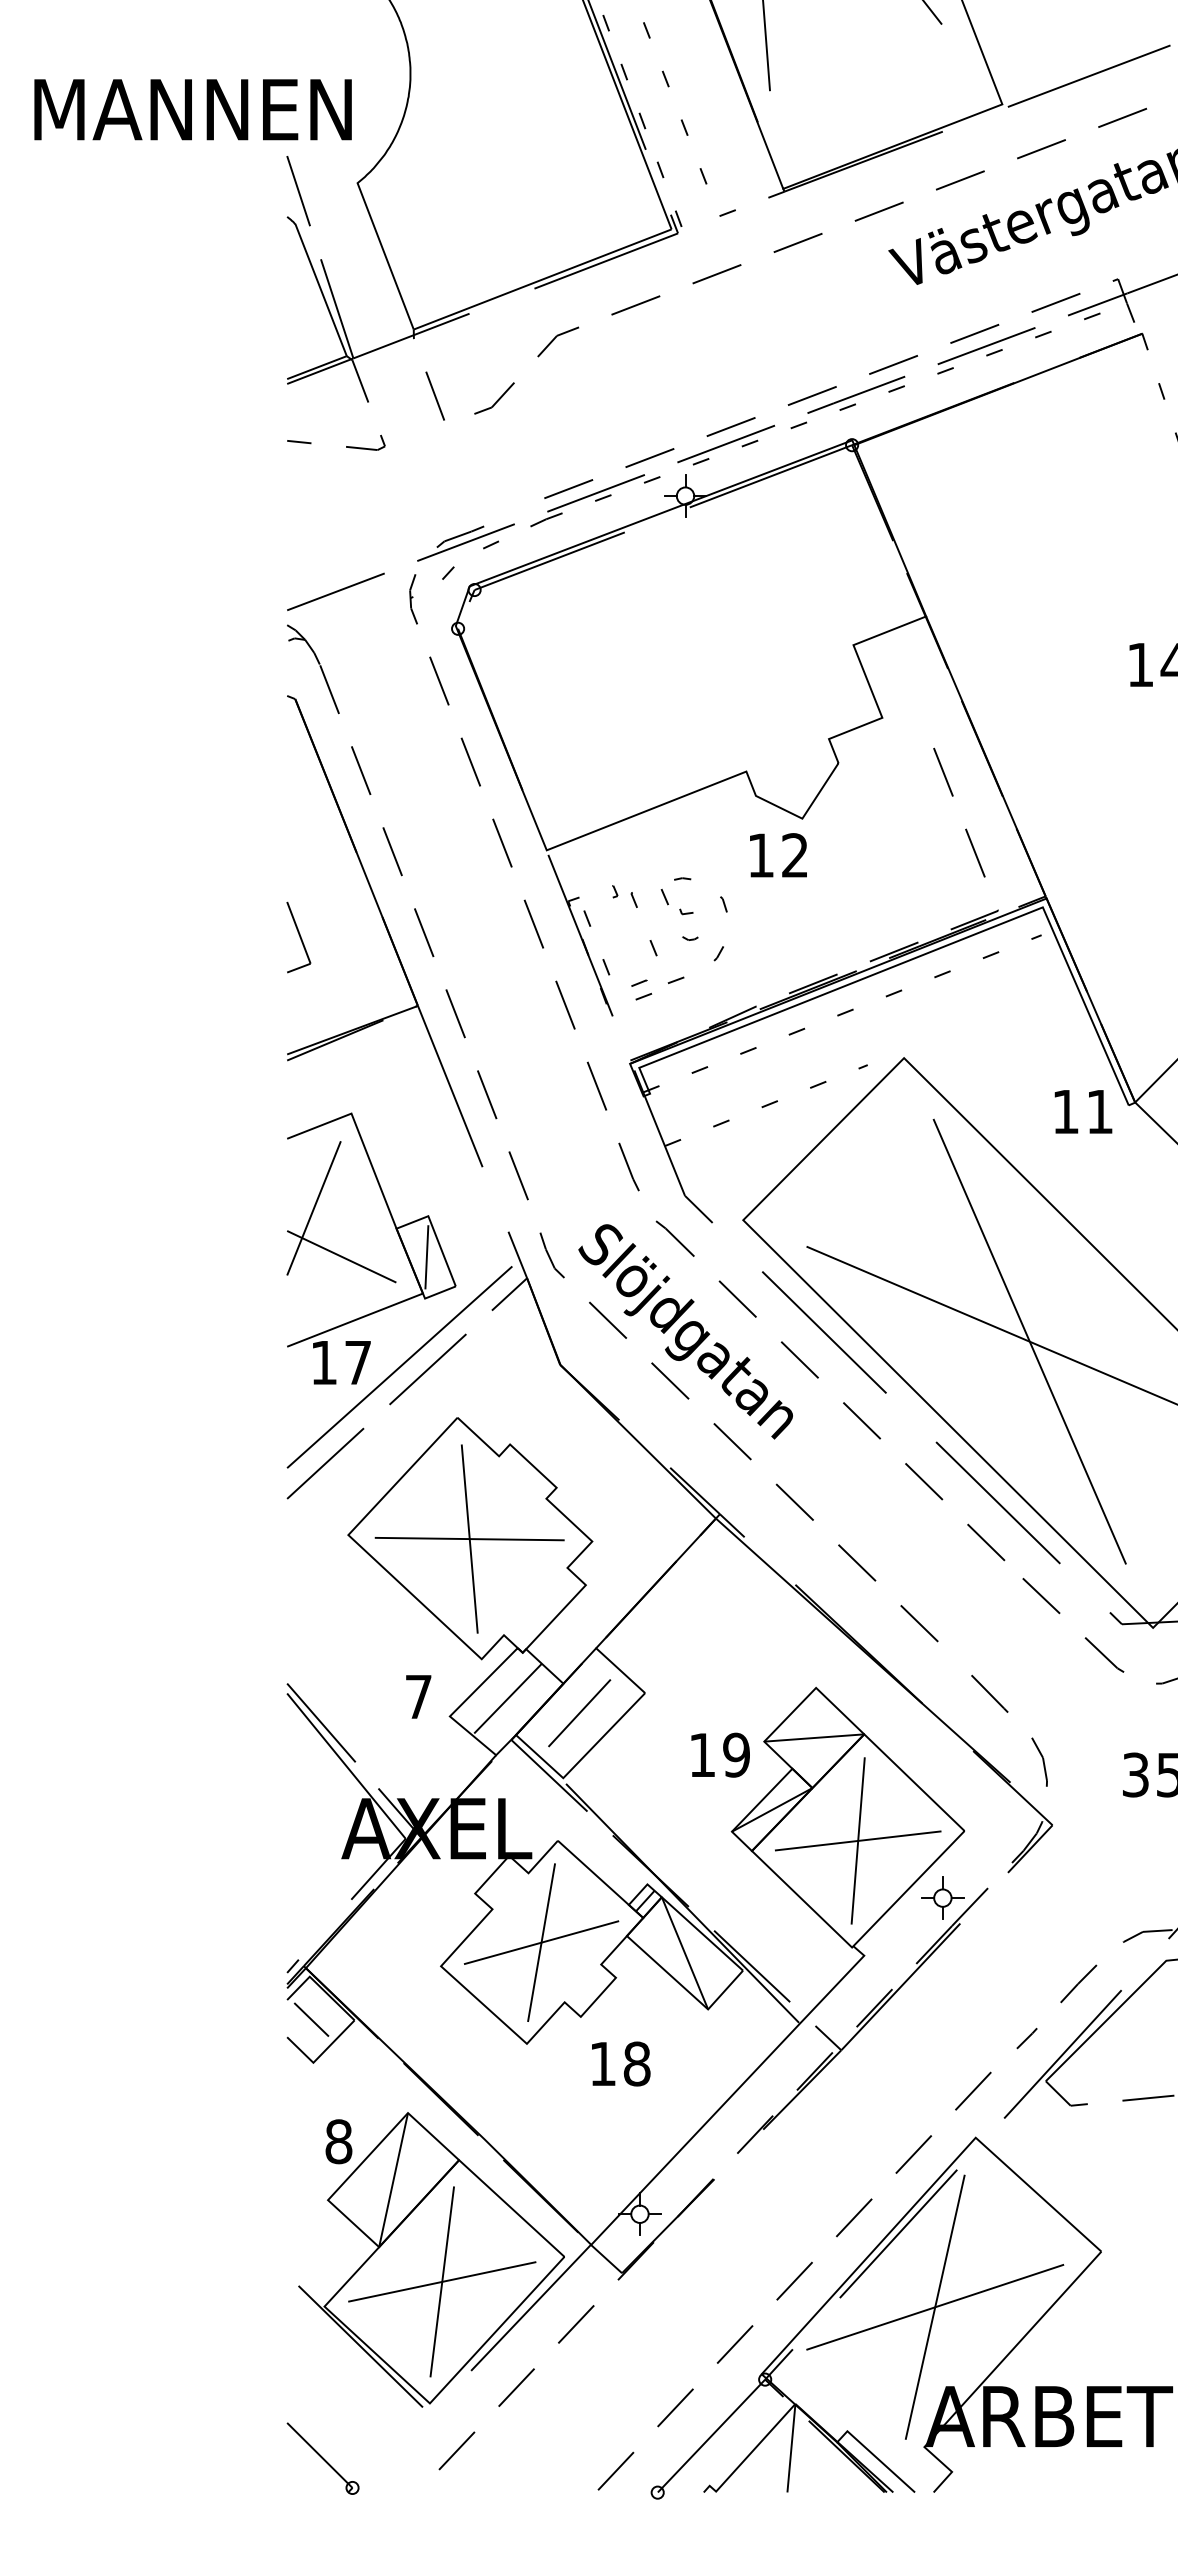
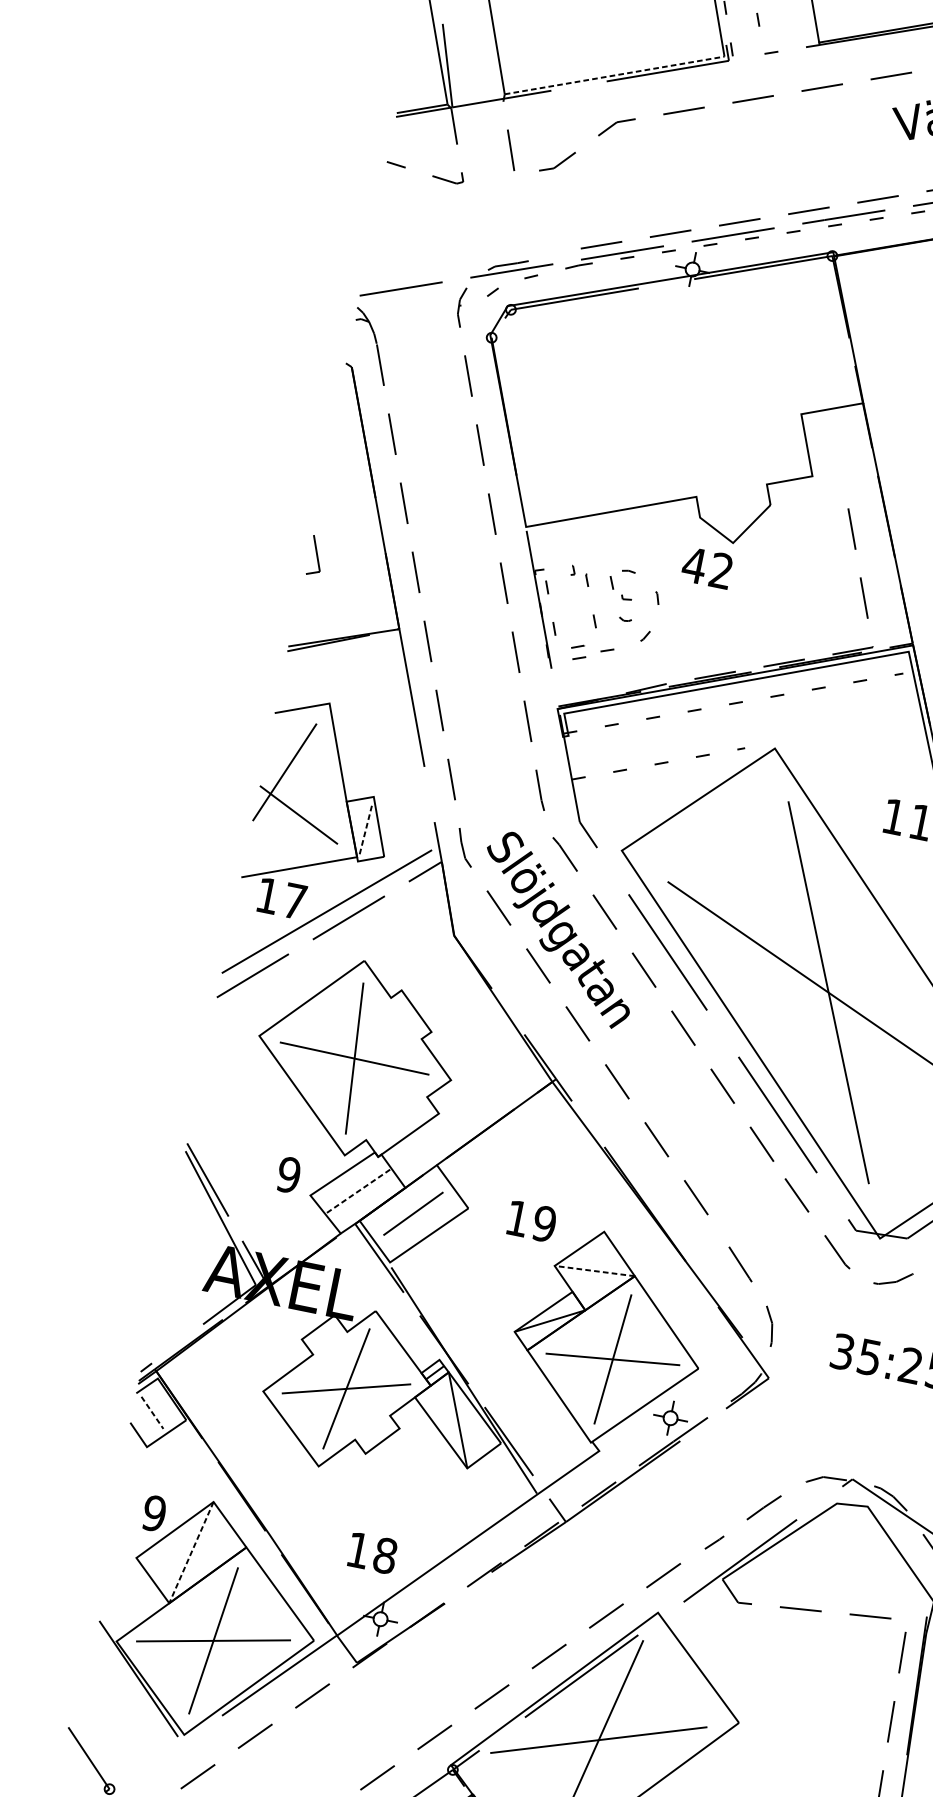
line: (543, 279) -> (615, 75), solid -> dashed
text: (760, 855) -> (694, 565), 12 -> 42
part: (298, 937) -> (316, 555), size x0.7
line: (426, 1256) -> (365, 828), solid -> dashed
text: (418, 1696) -> (288, 1174), 7 -> 9
line: (508, 1698) -> (359, 1190), solid -> dashed
line: (813, 1738) -> (594, 1271), solid -> dashed
text: (720, 1754) -> (531, 1220), moved
line: (311, 2020) -> (152, 1413), solid -> dashed
text: (621, 2063) -> (373, 1552), moved
text: (338, 2141) -> (154, 1513), 8 -> 9
line: (393, 2180) -> (191, 1552), solid -> dashed

